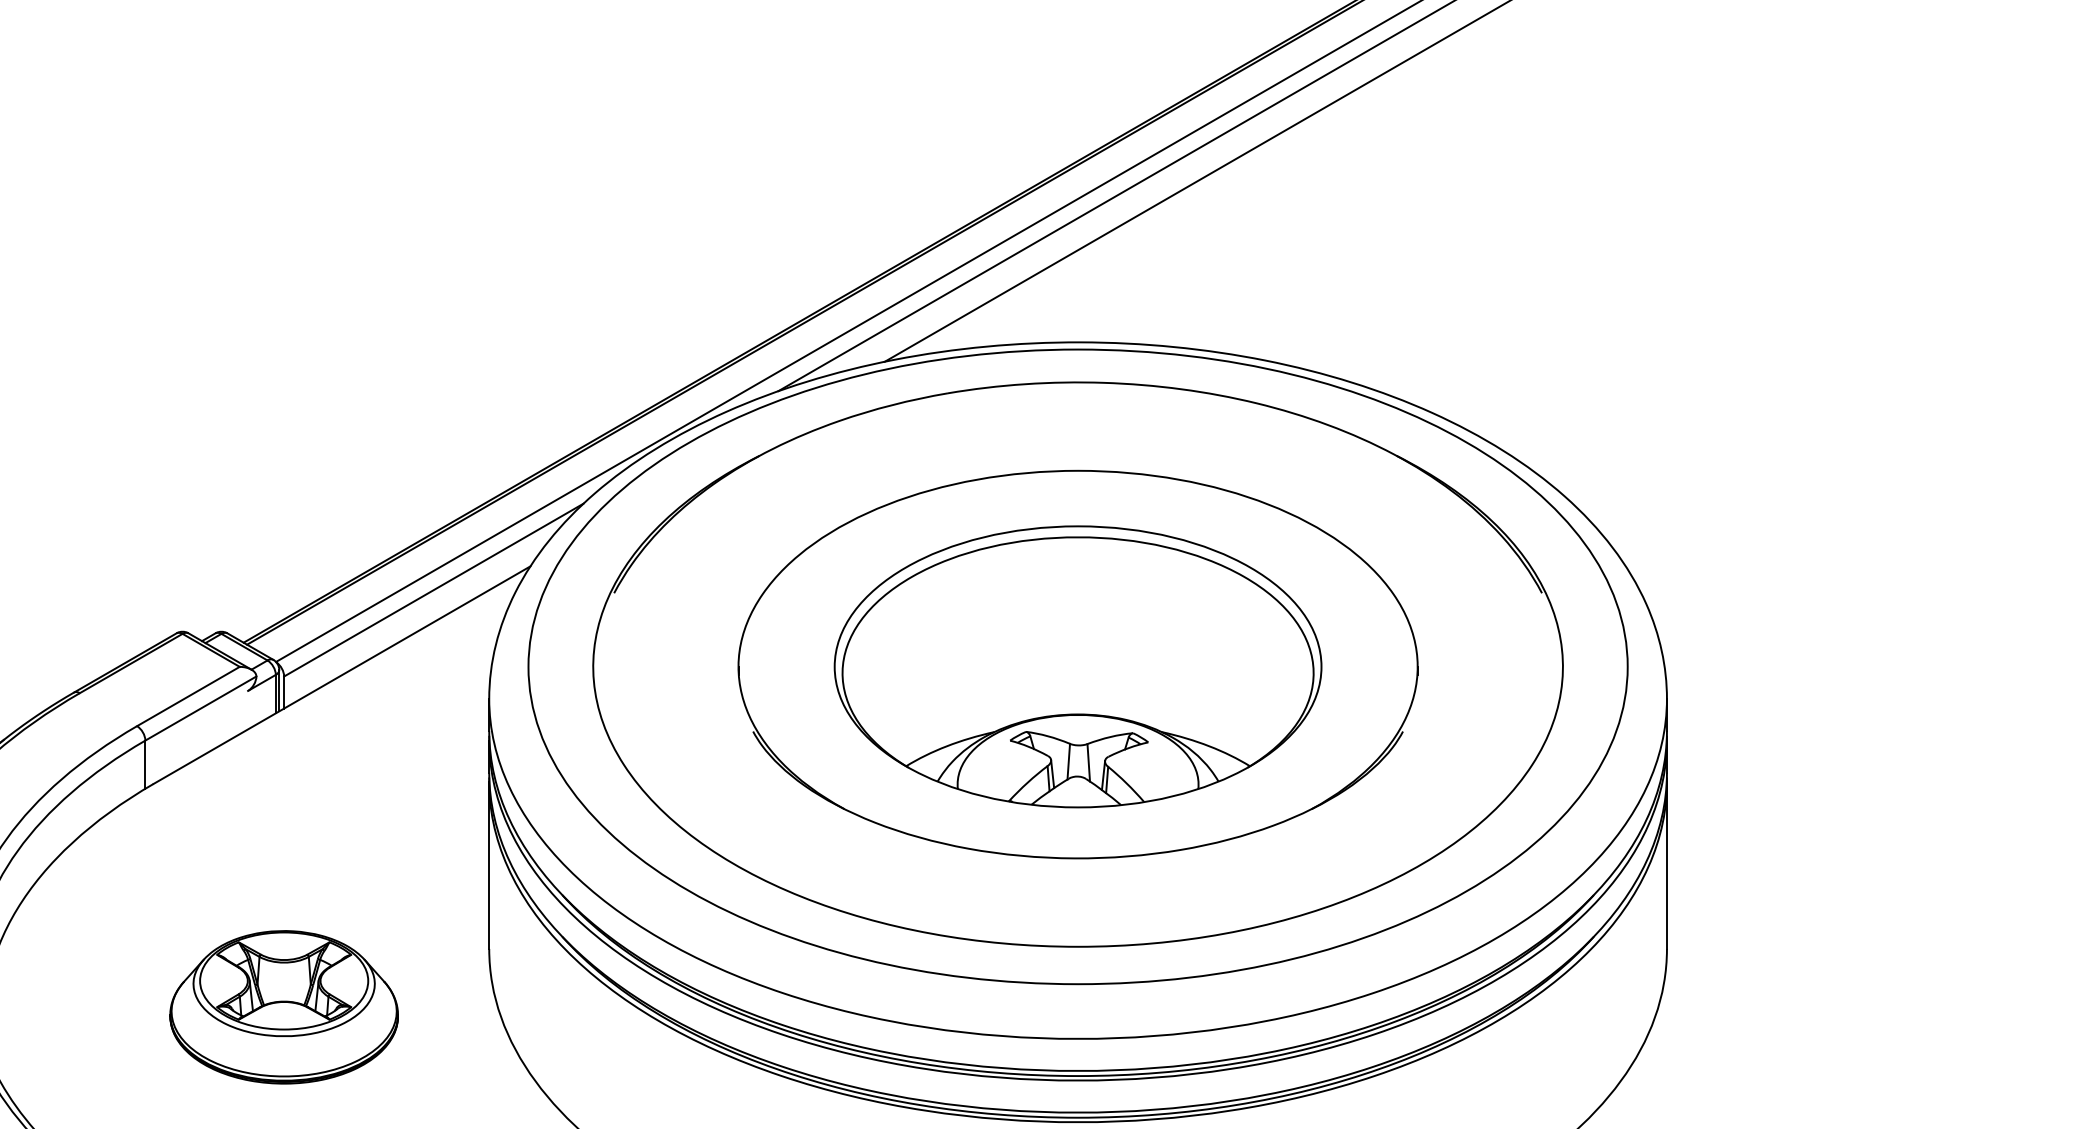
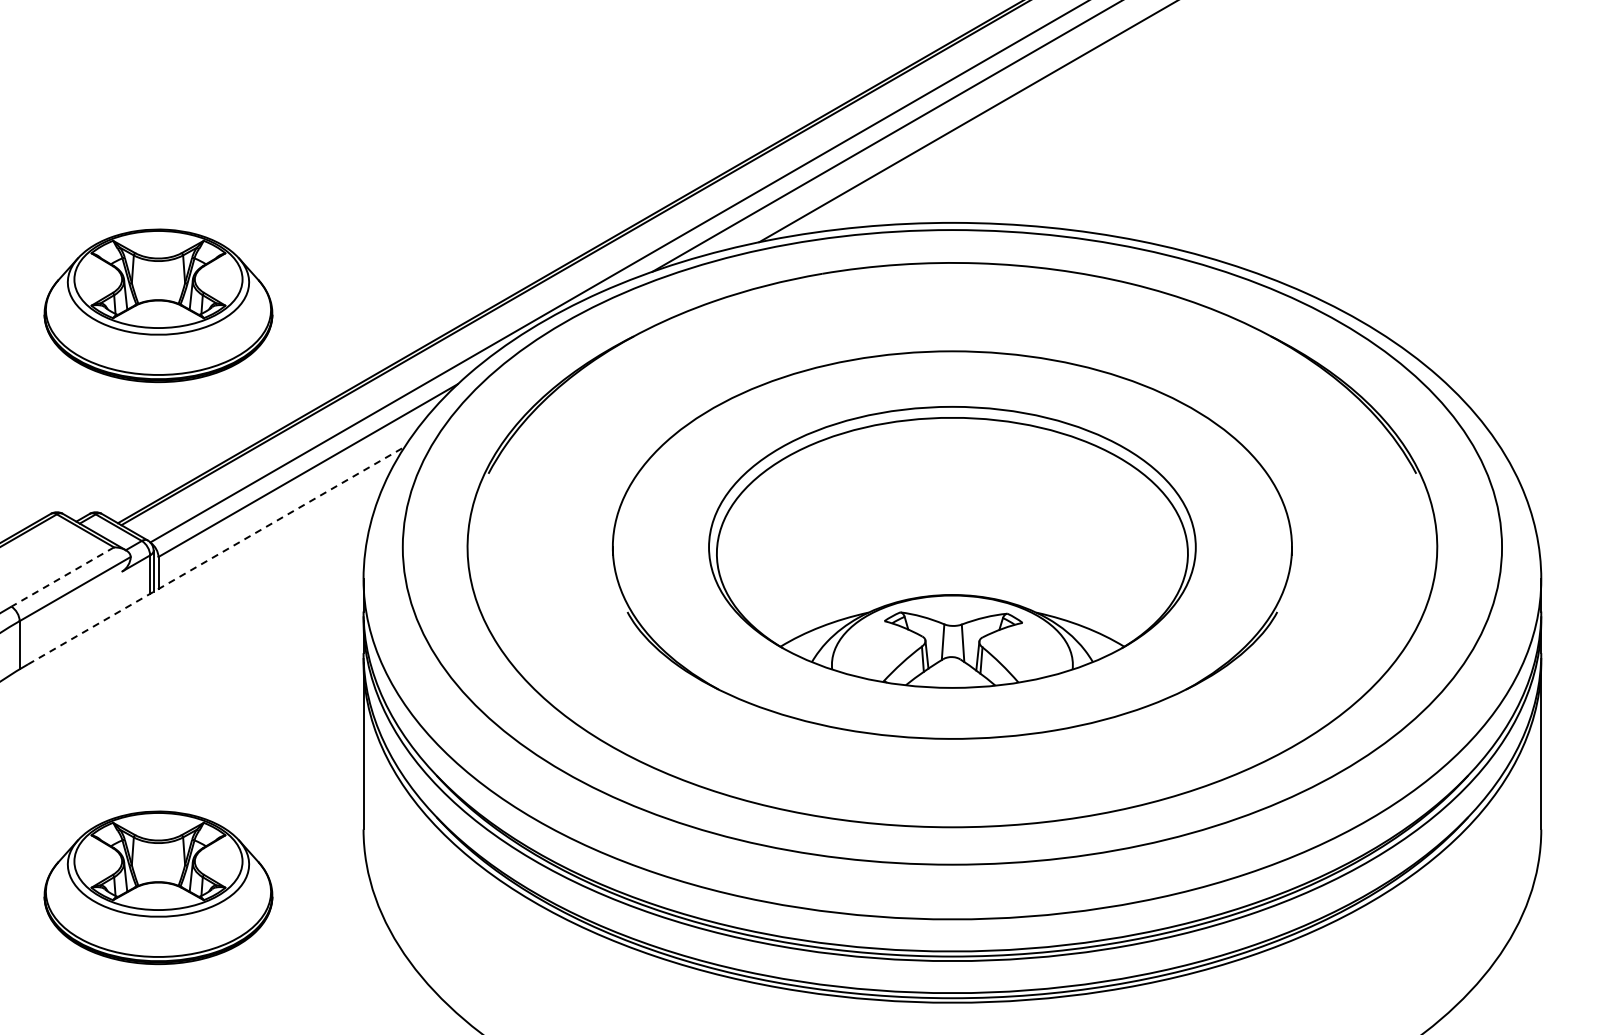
part: (283, 425) -> (157, 306), added
line: (342, 674) -> (216, 555), solid -> dashed
line: (187, 696) -> (61, 577), solid -> dashed

